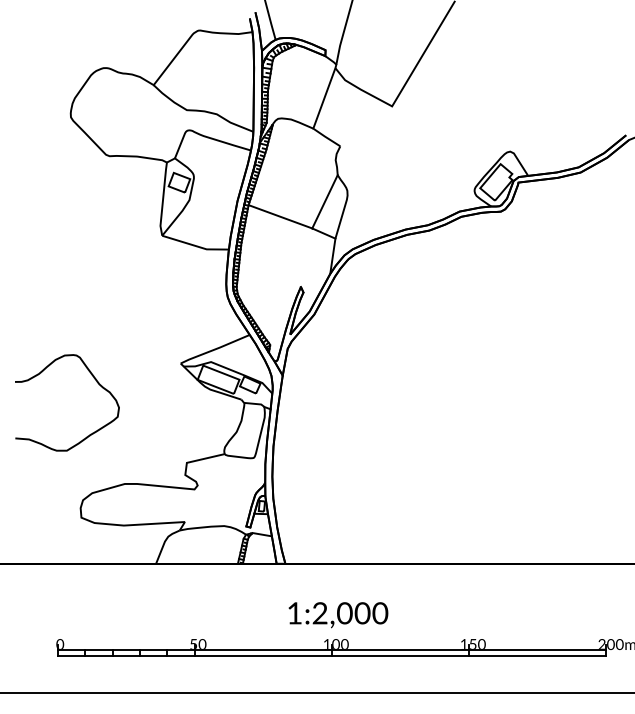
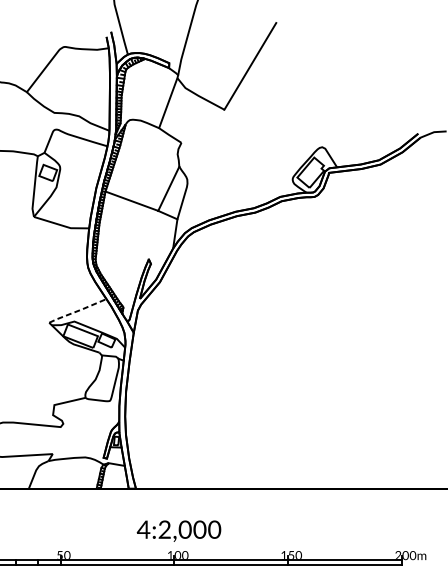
line: (215, 349) -> (78, 311), solid -> dashed
text: (294, 613) -> (143, 529), 1:2,000 -> 4:2,000

